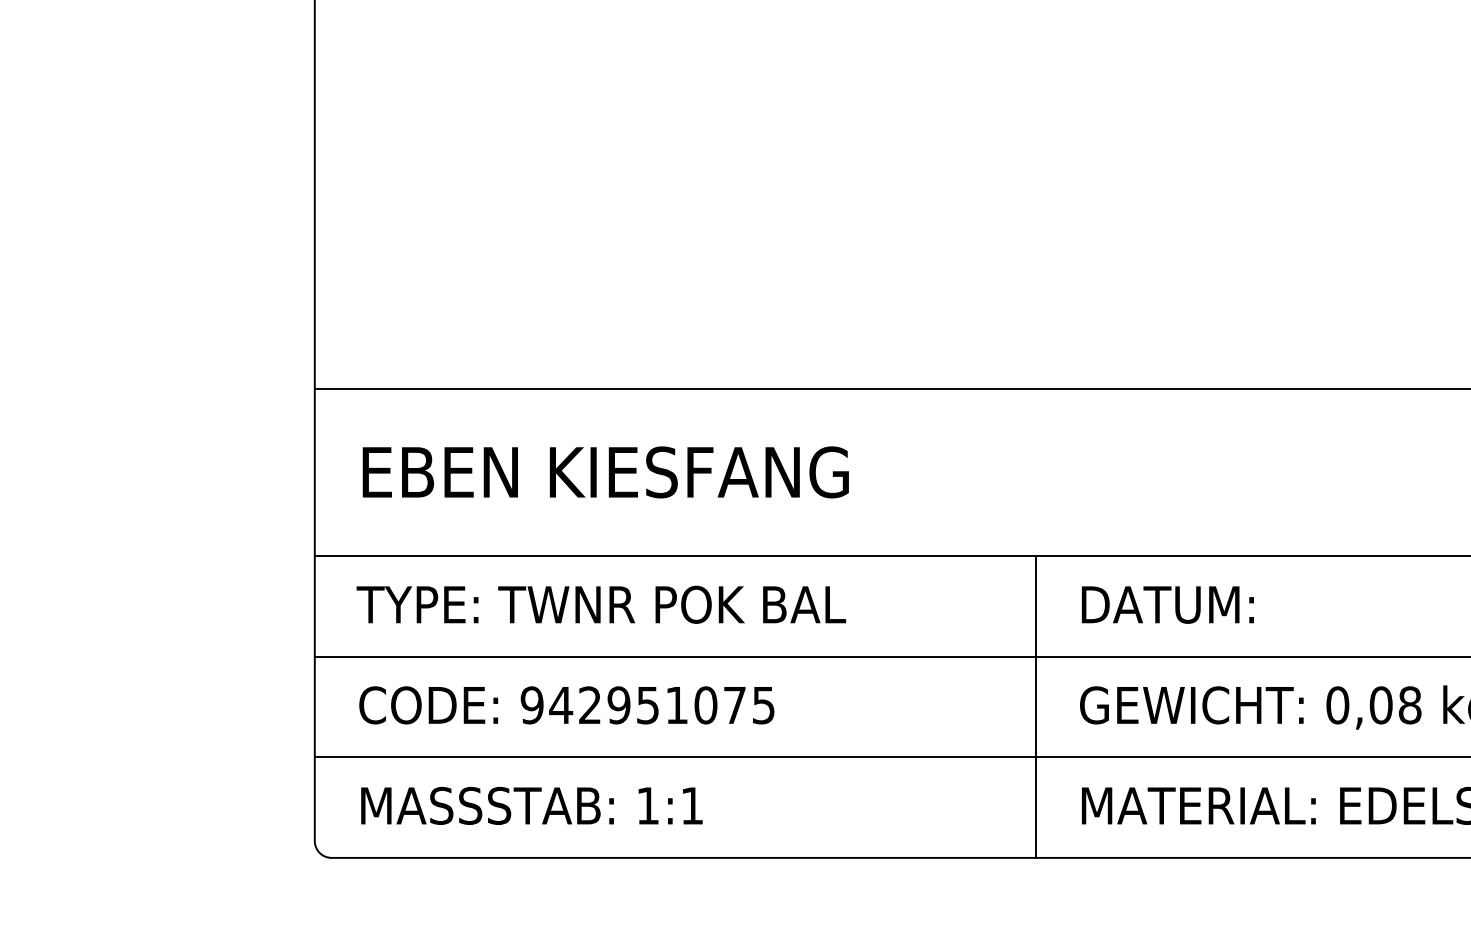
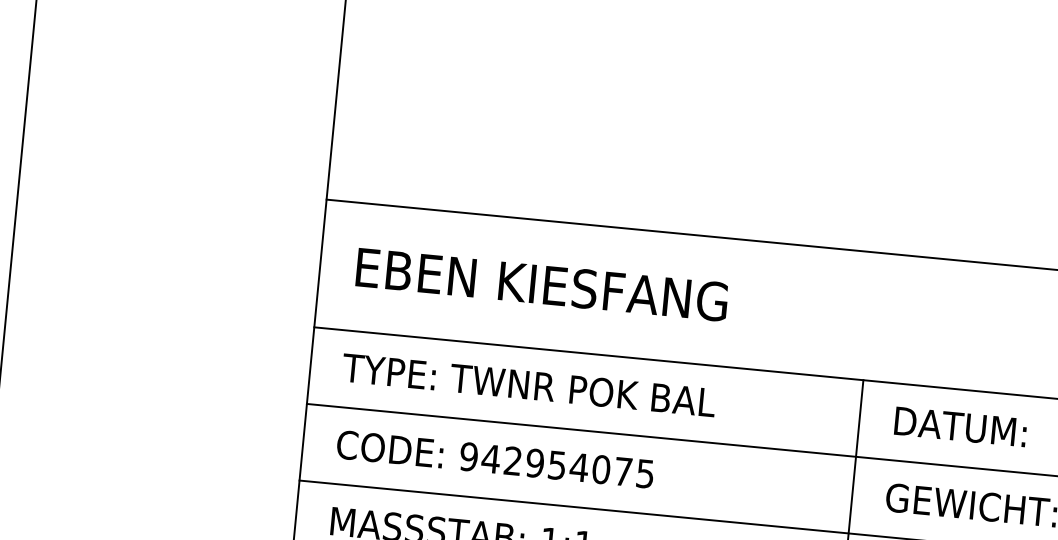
text: (676, 705) -> (578, 467), 942951075 -> 942954075

